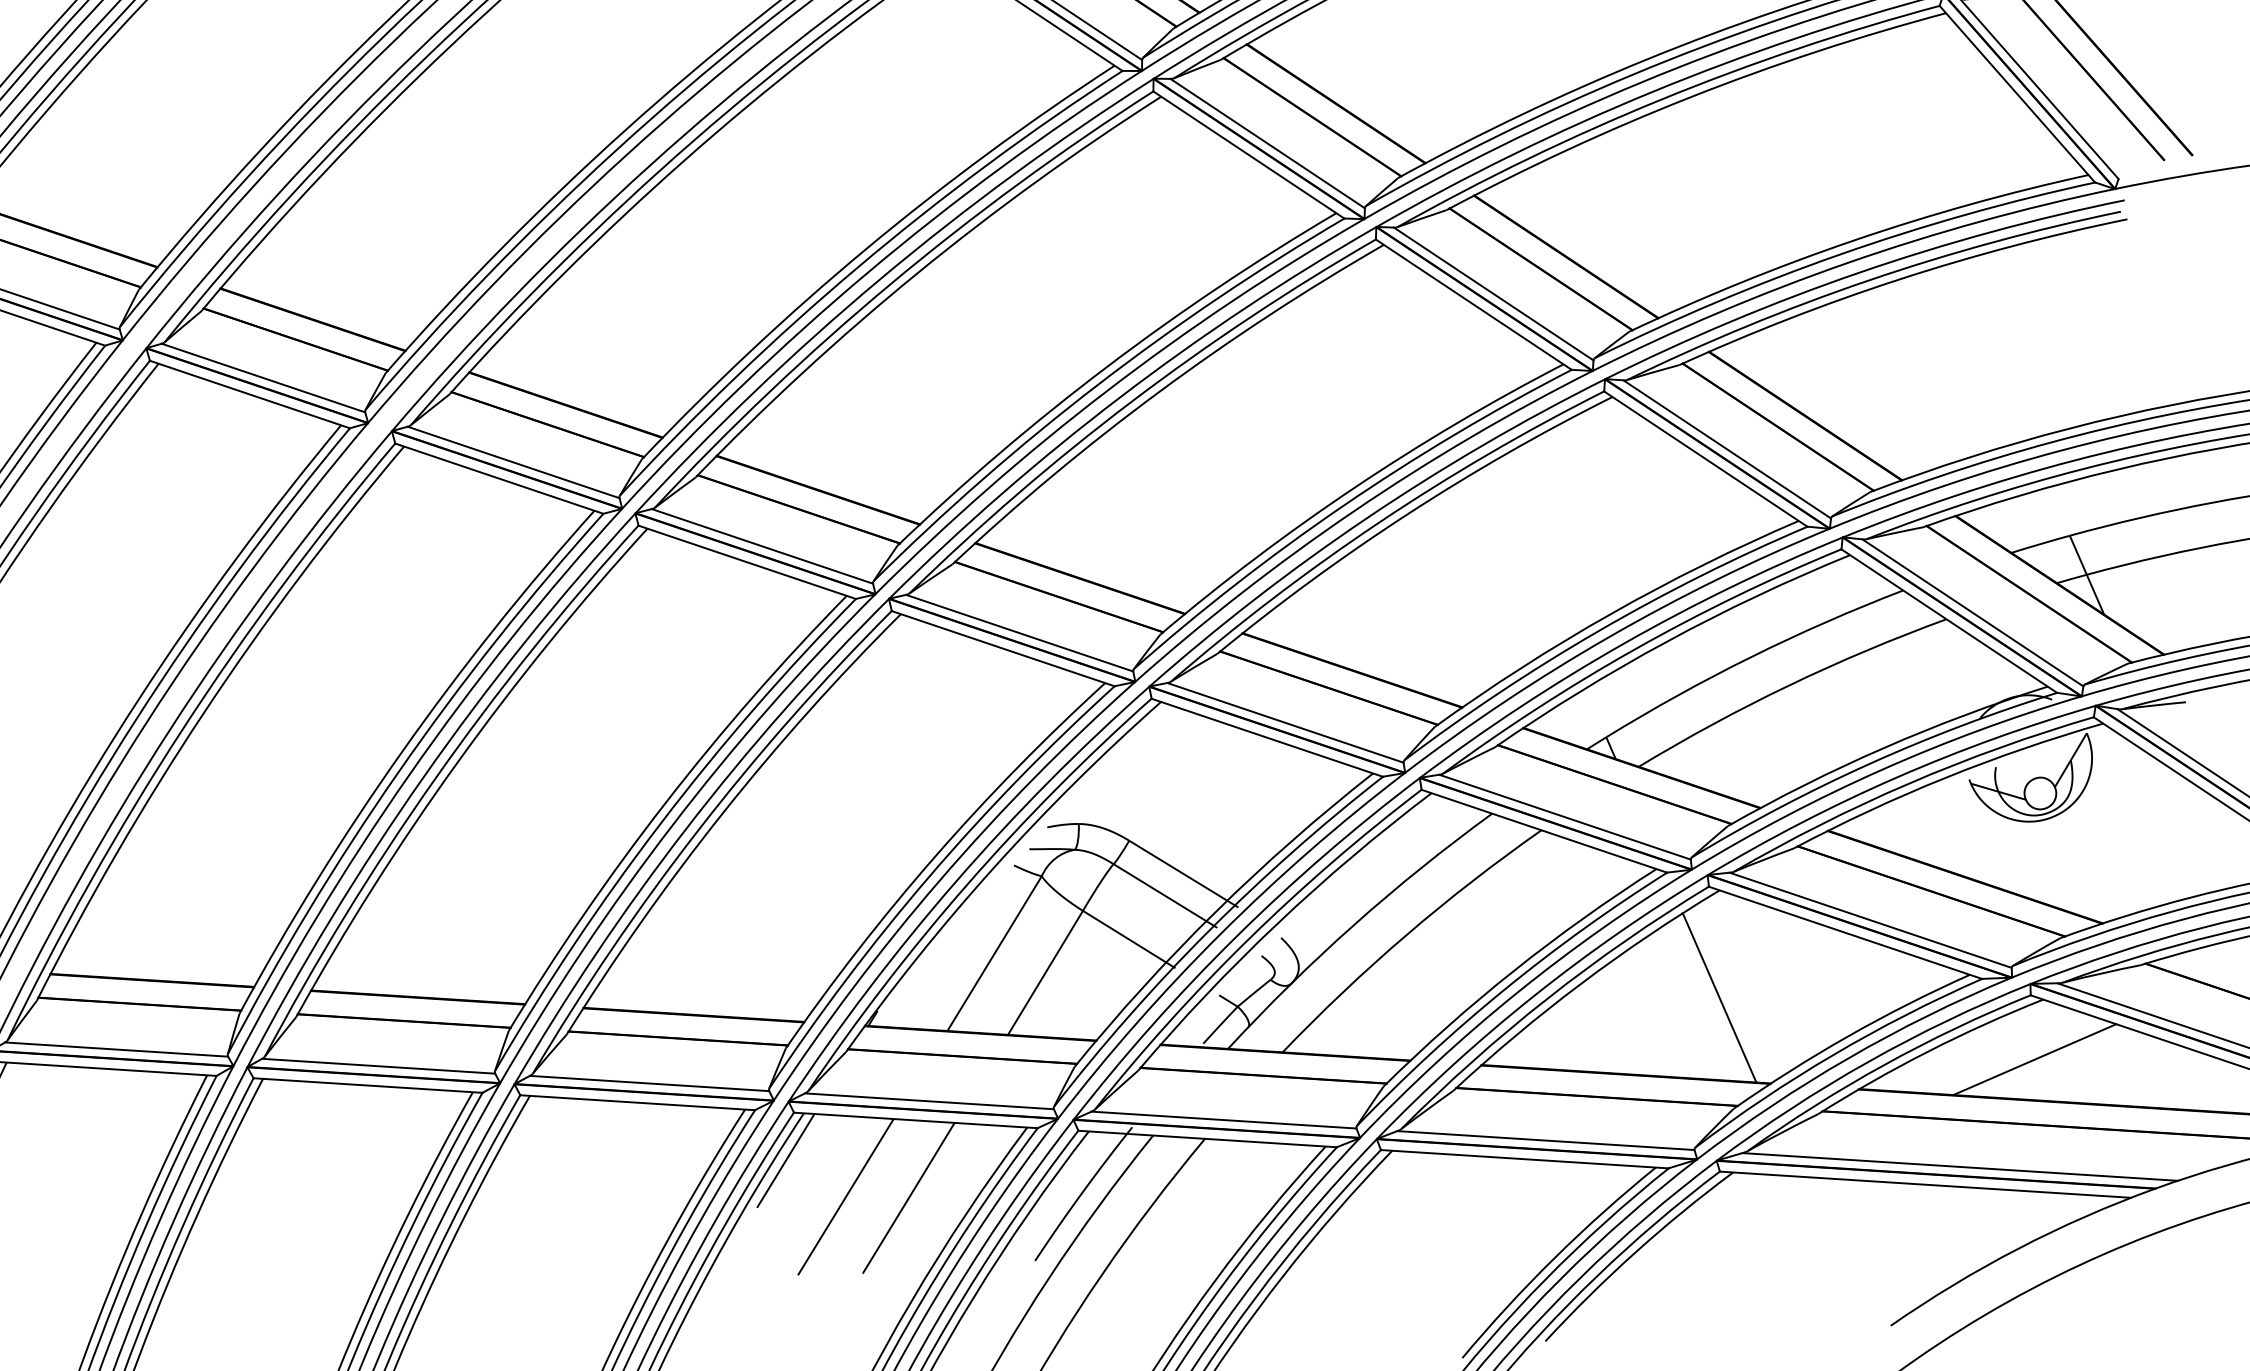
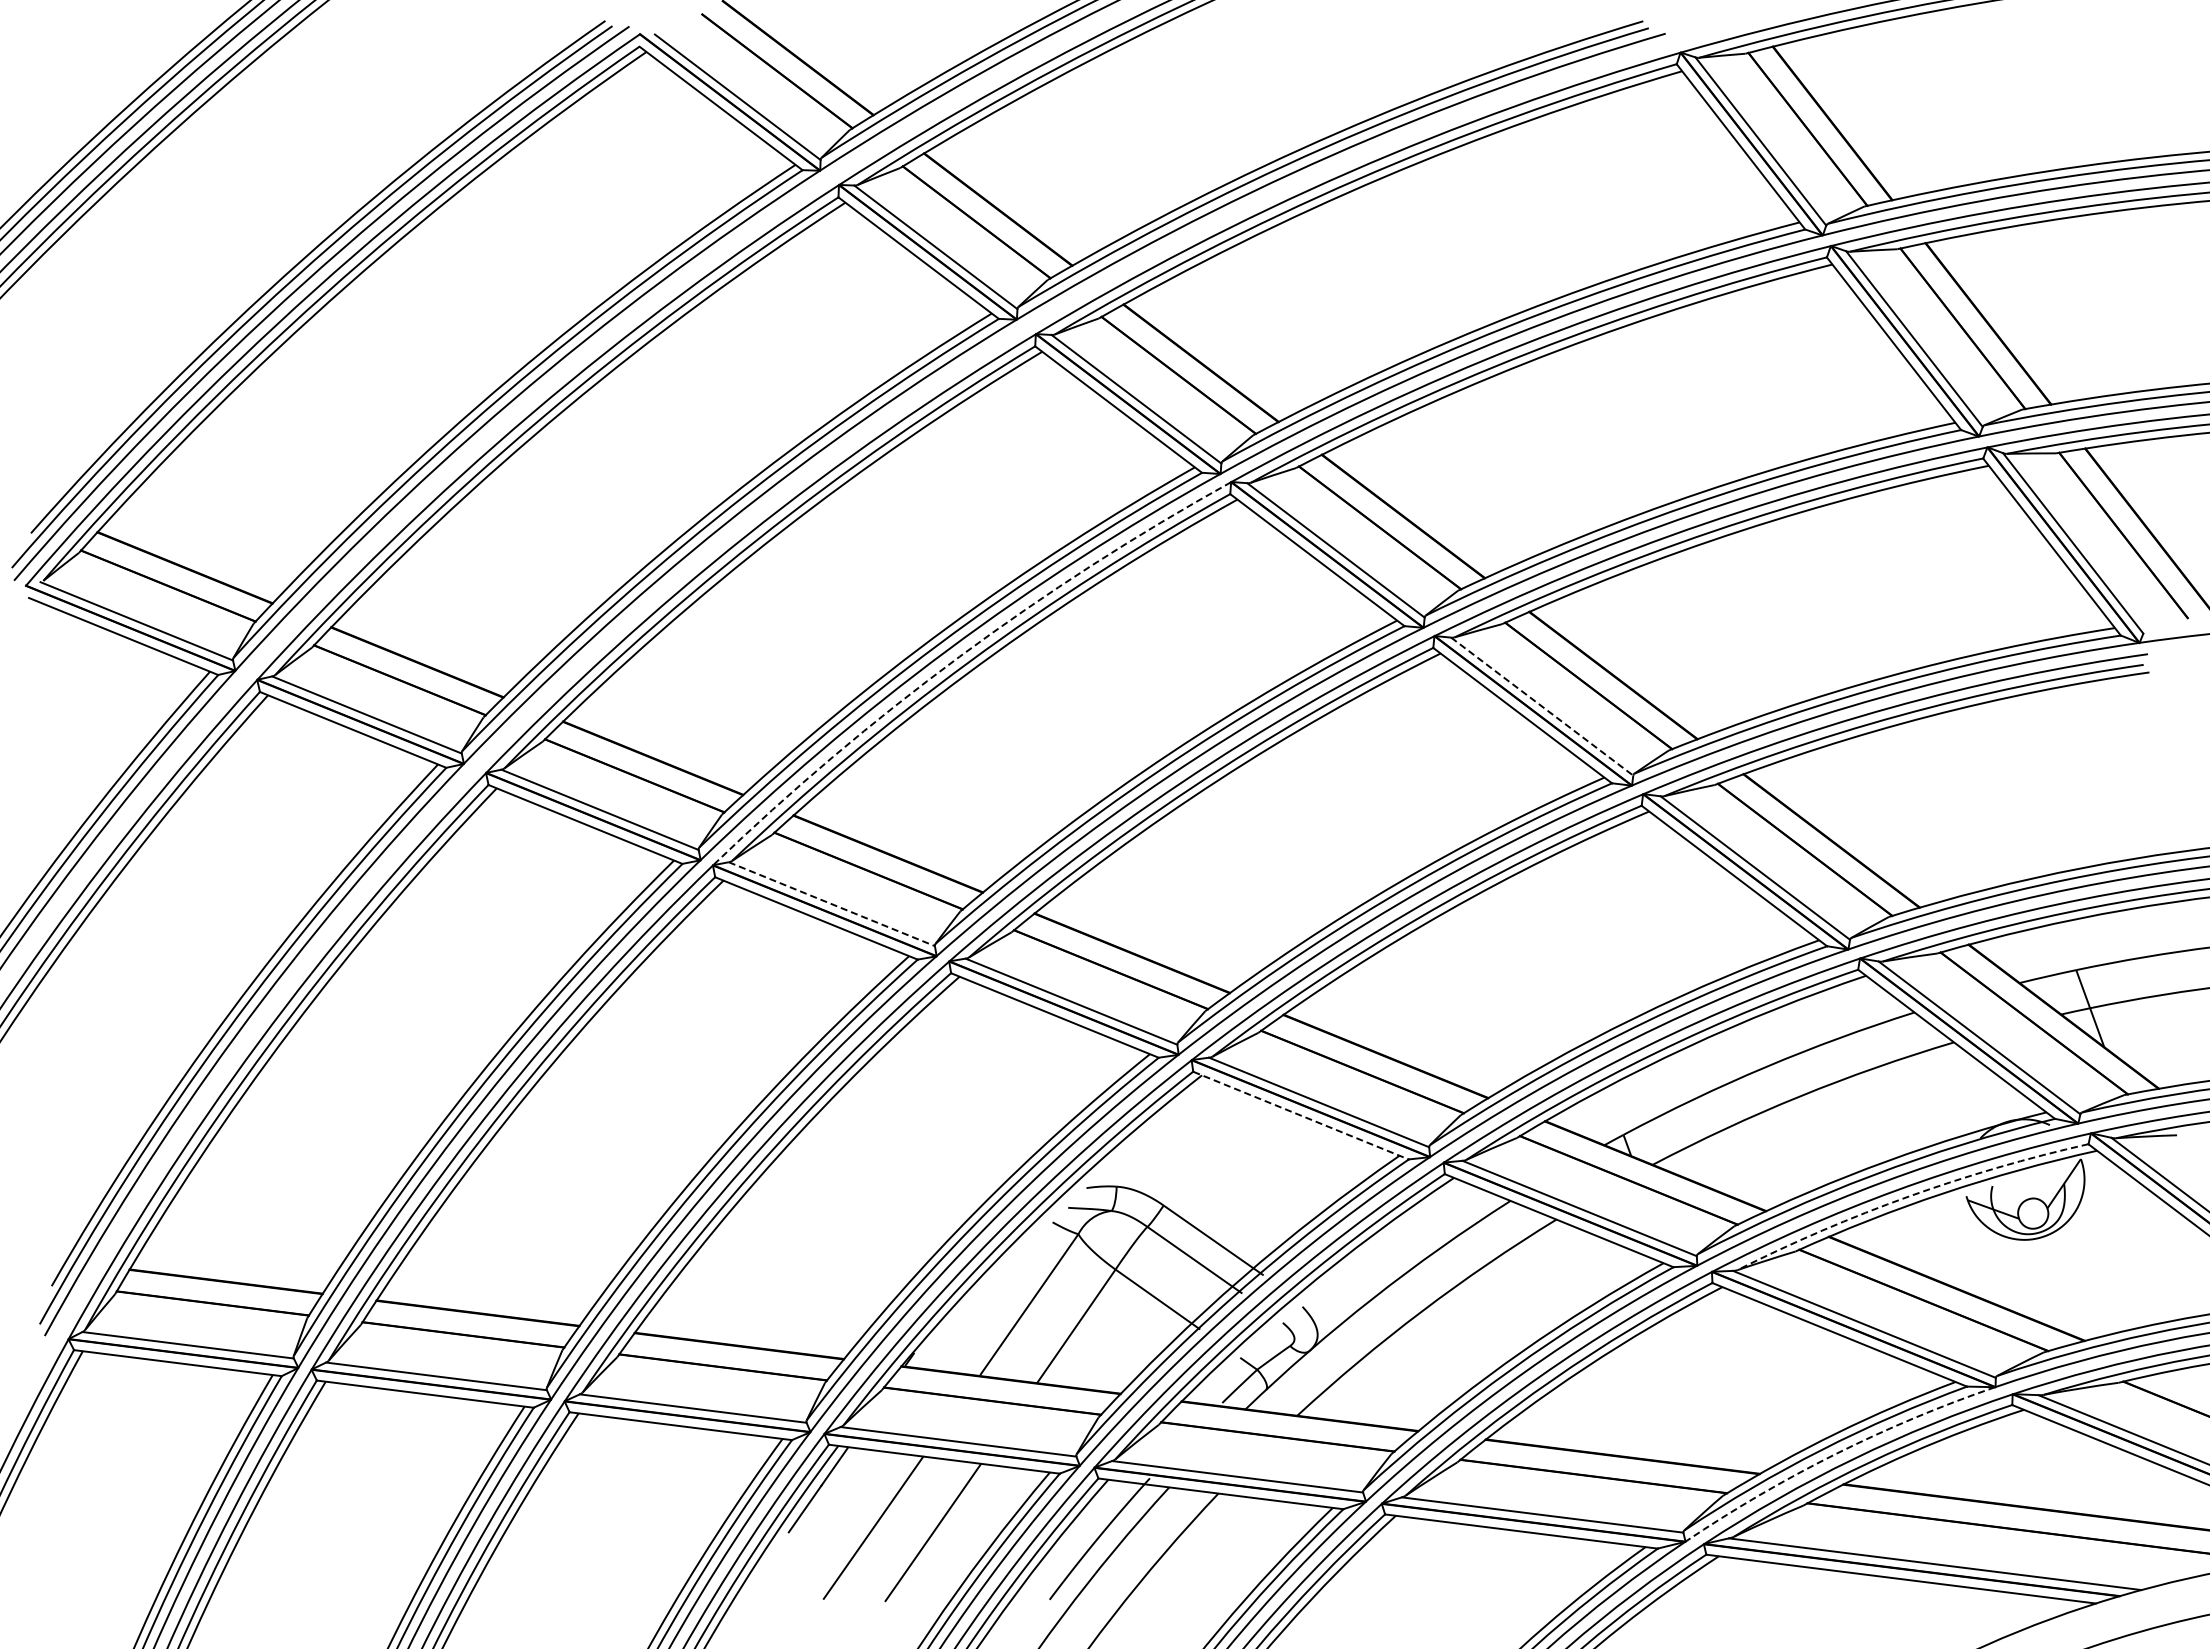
arc: (880, 278) -> (959, 656), solid -> dashed
line: (1494, 293) -> (1542, 706), solid -> dashed
line: (763, 546) -> (832, 904), solid -> dashed
line: (1267, 737) -> (1301, 1115), solid -> dashed
arc: (1909, 783) -> (1909, 1196), solid -> dashed
line: (1719, 997) -> (1716, 1389), removed
arc: (1848, 1058) -> (1835, 1454), solid -> dashed
line: (2034, 1059) -> (2012, 1466), removed

